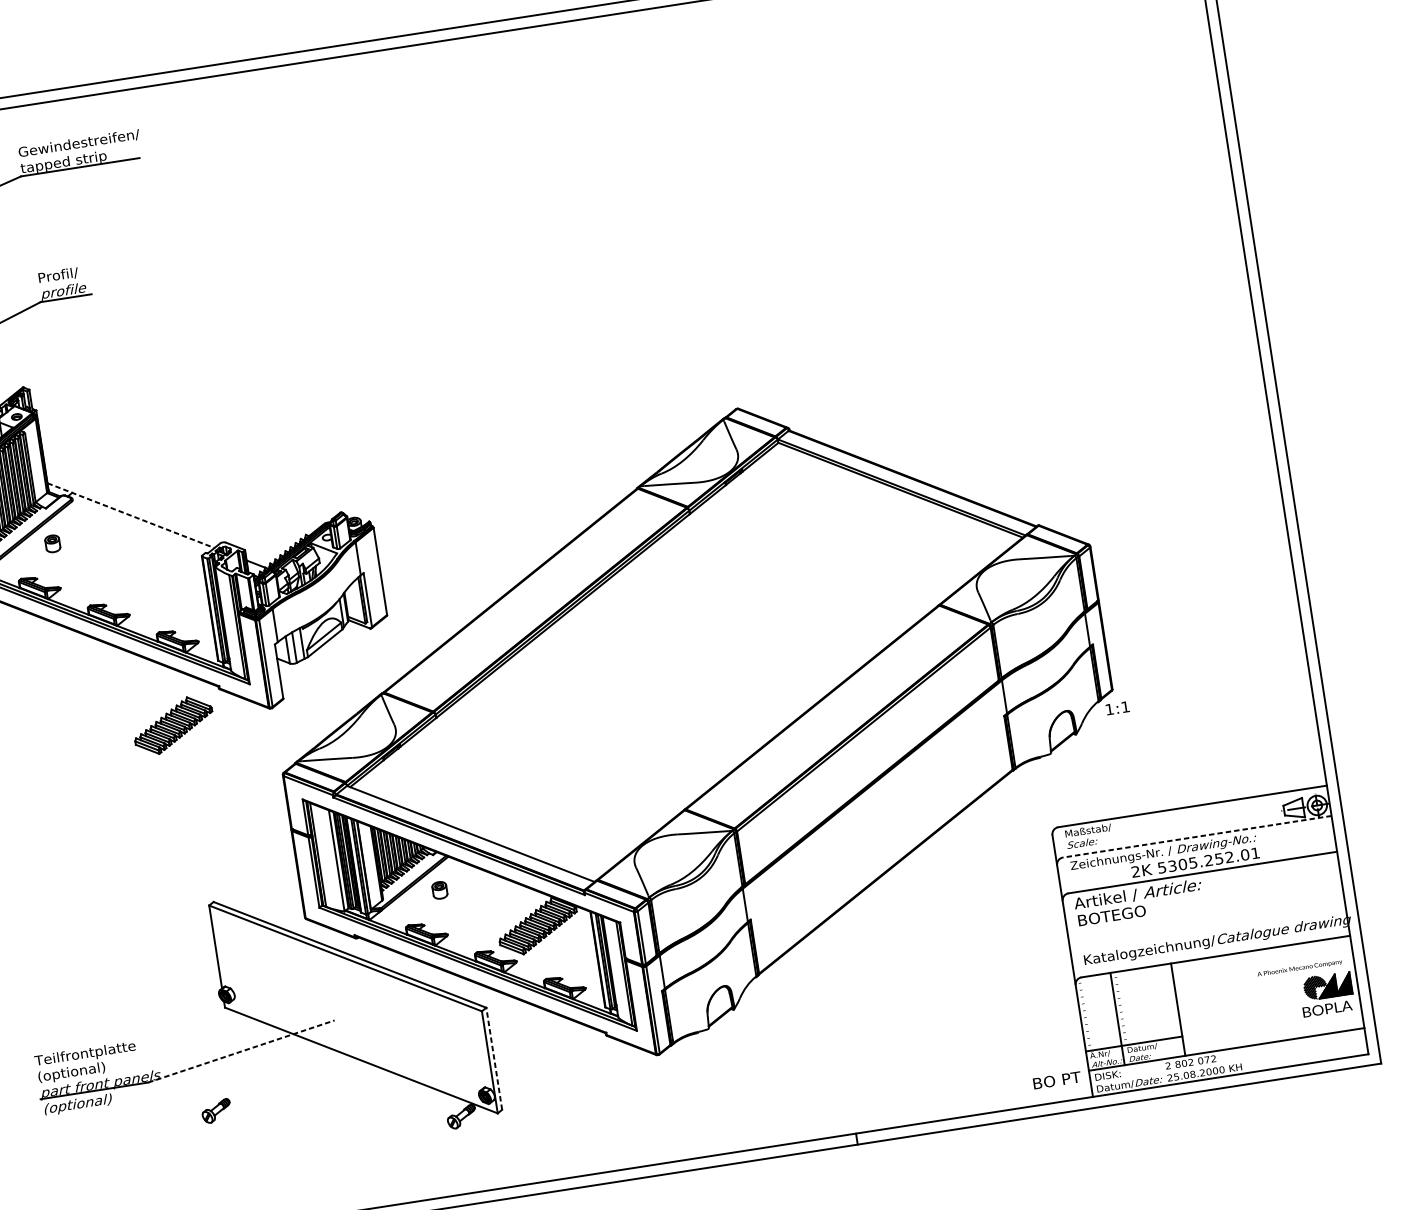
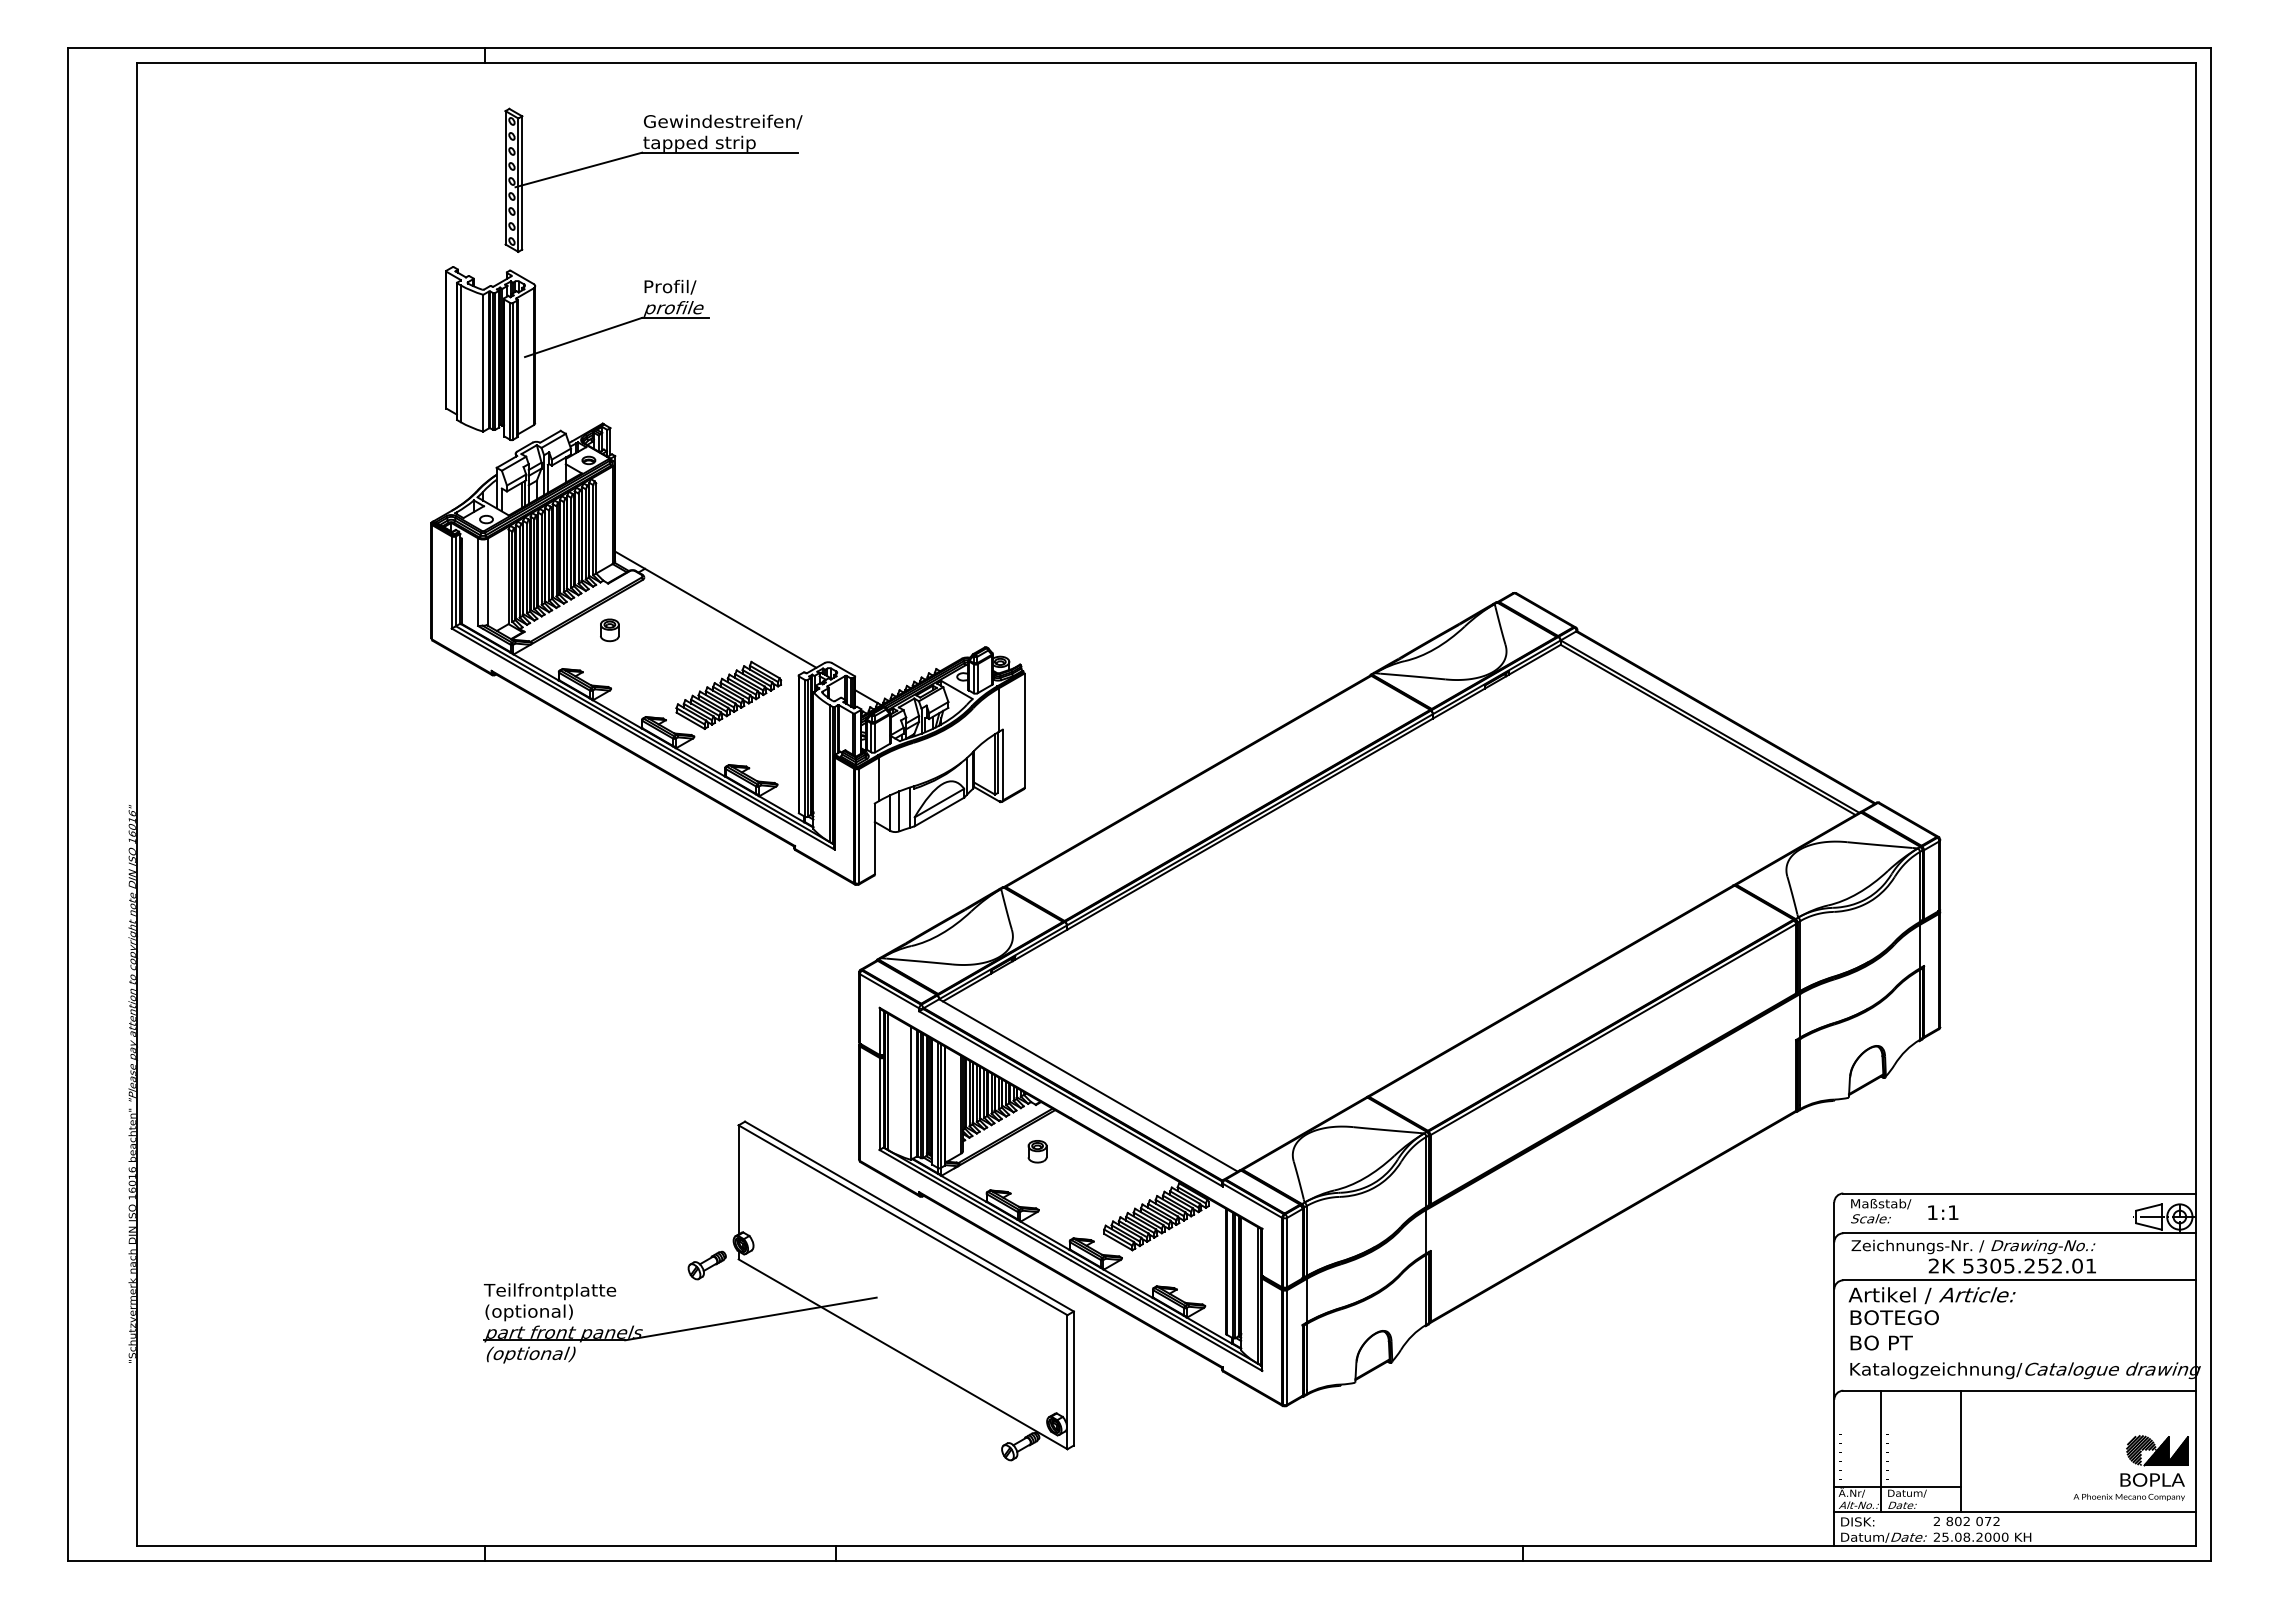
line: (131, 515) -> (716, 609), dashed -> solid
text: (1117, 708) -> (1943, 1212), moved
part: (173, 724) -> (728, 694), moved
line: (1197, 836) -> (2019, 1233), dashed -> solid
text: (1299, 967) -> (2128, 1496), moved
line: (241, 1051) -> (750, 1318), dashed -> solid
line: (493, 1058) -> (1073, 1378), dashed -> solid
text: (1057, 1080) -> (1881, 1342), moved
part: (215, 1111) -> (706, 1265), moved

